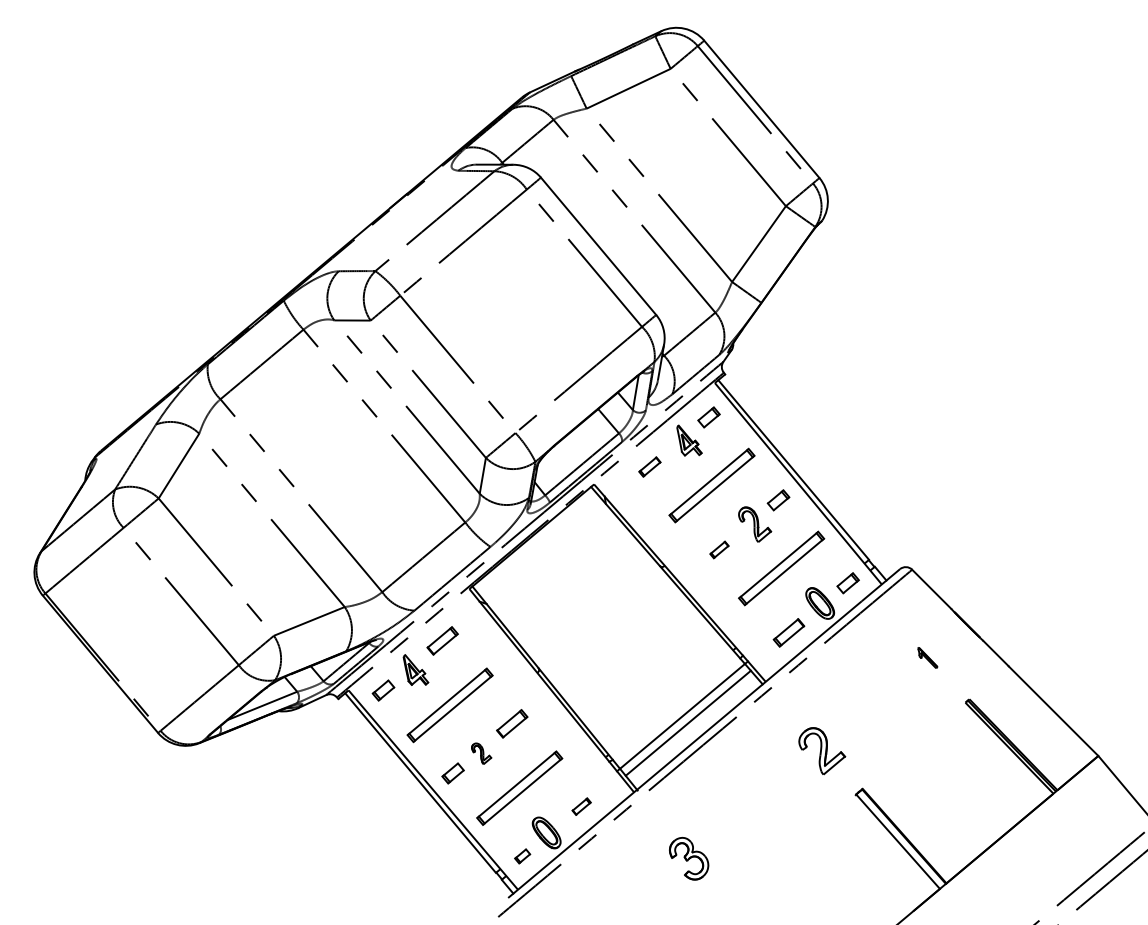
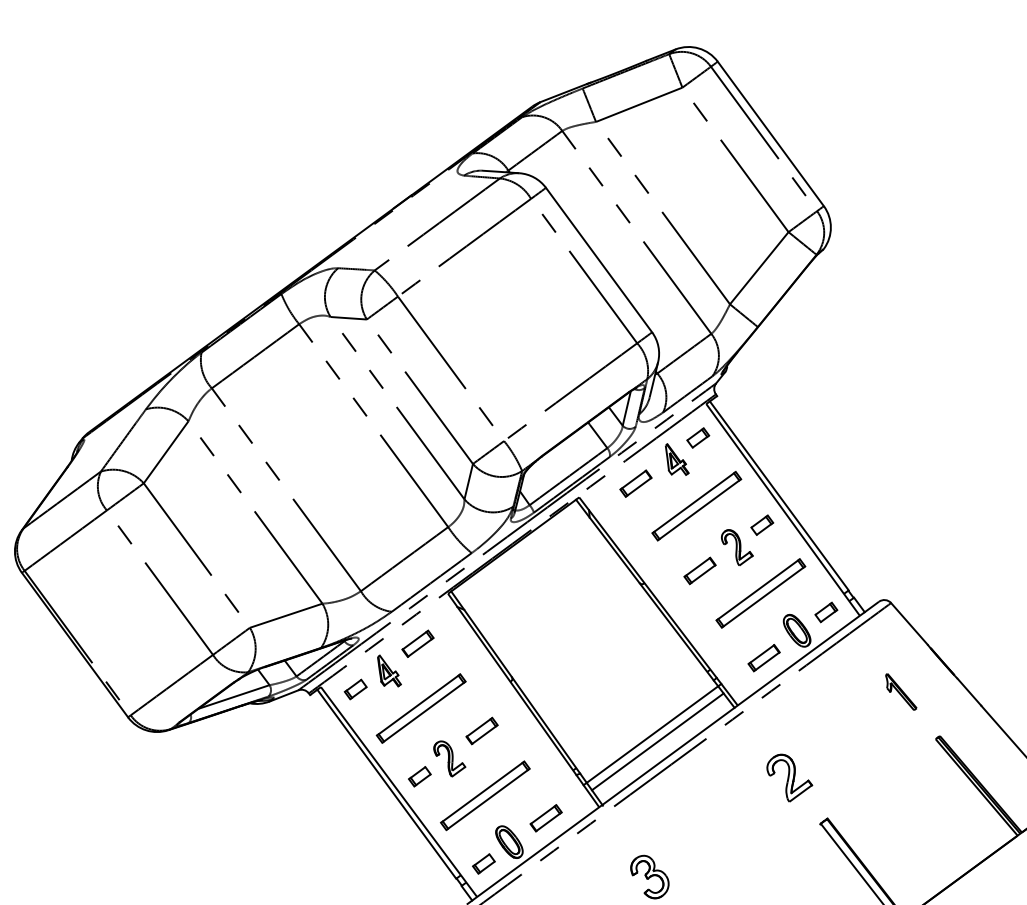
part: (649, 466) -> (635, 483), size x1.43
part: (719, 549) -> (700, 570), size x1.67
part: (927, 657) -> (900, 691), size x1.67
part: (481, 753) -> (449, 758), size x1.67
part: (581, 806) -> (545, 818), size x1.67
part: (522, 856) -> (483, 864), size x1.43

